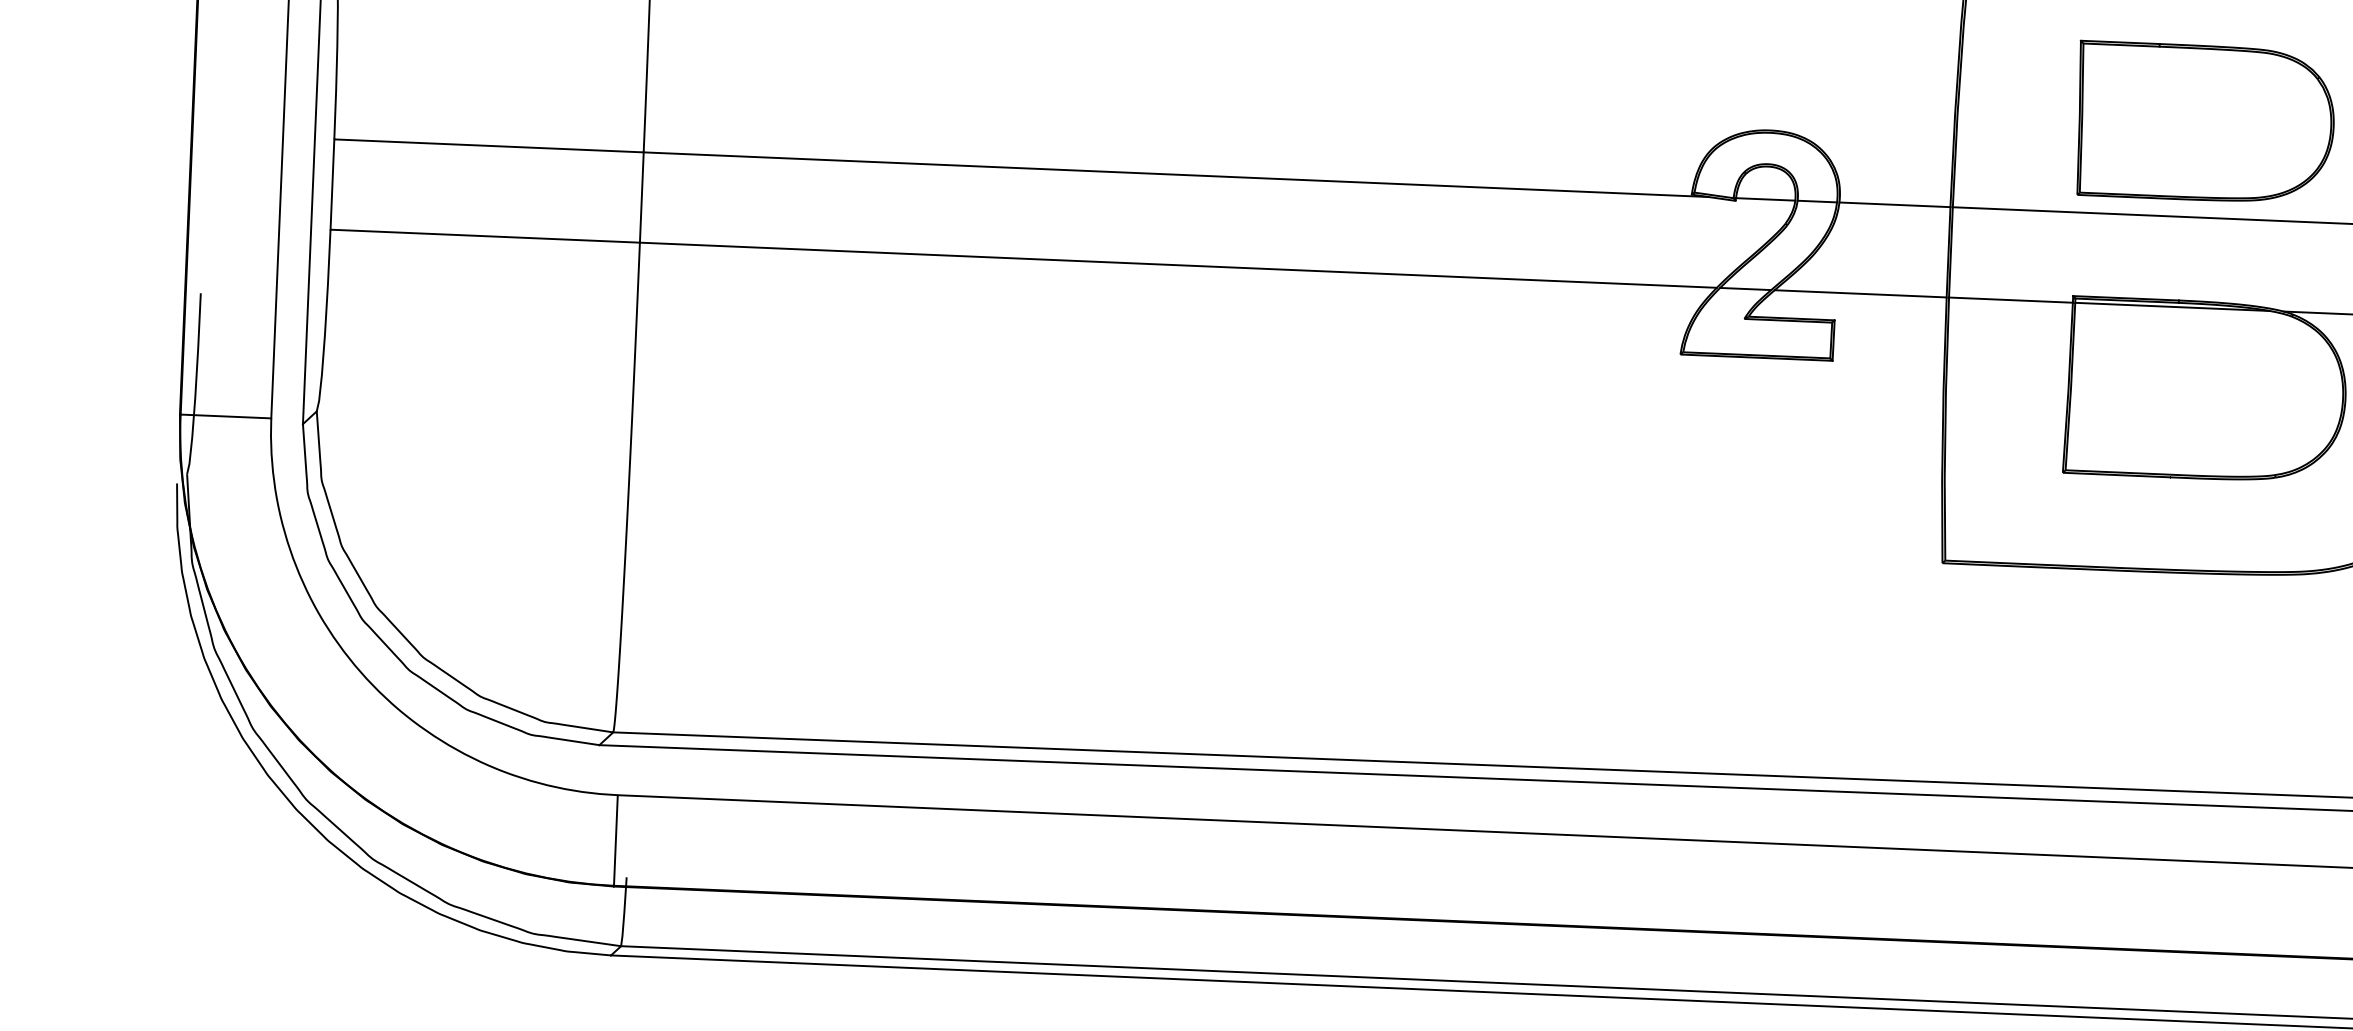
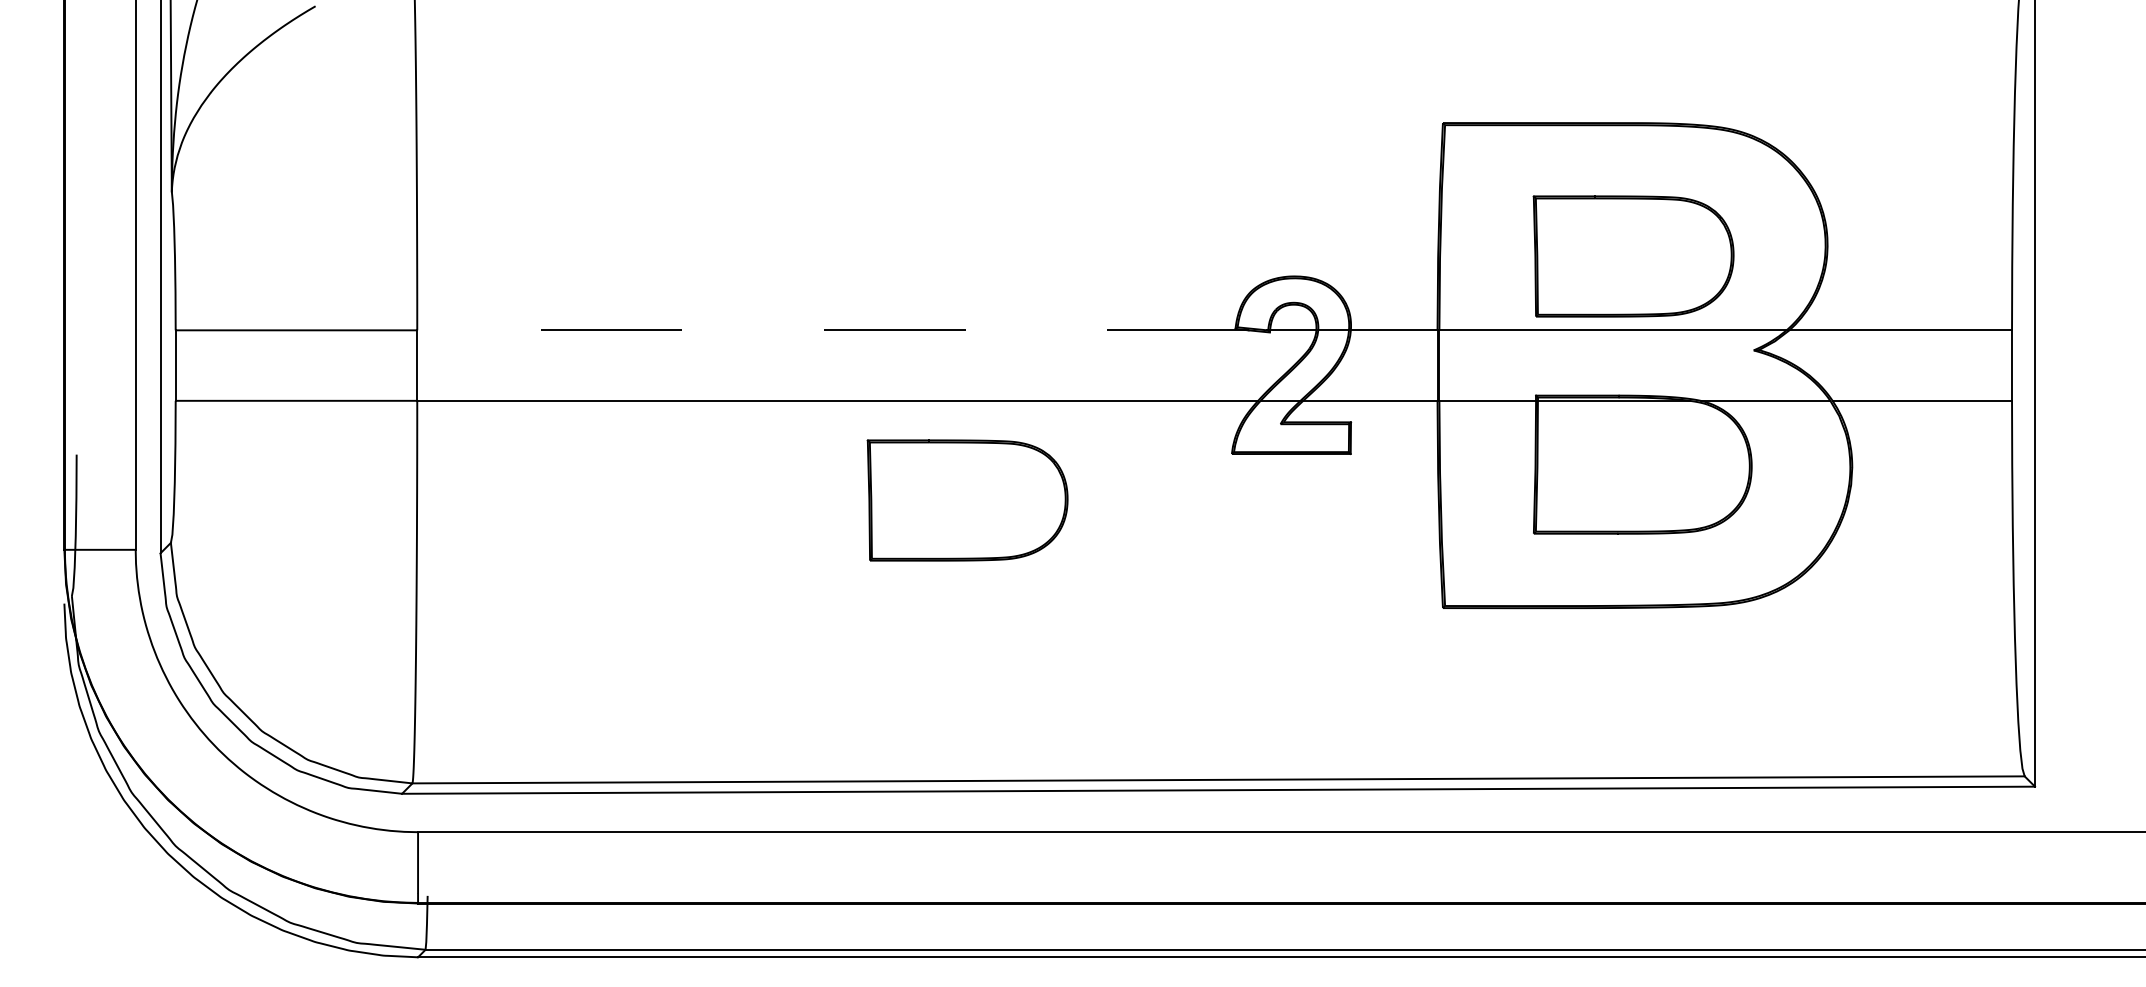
line: (1175, 174) -> (832, 330), solid -> dashed
part: (1339, 399) -> (967, 500), added

